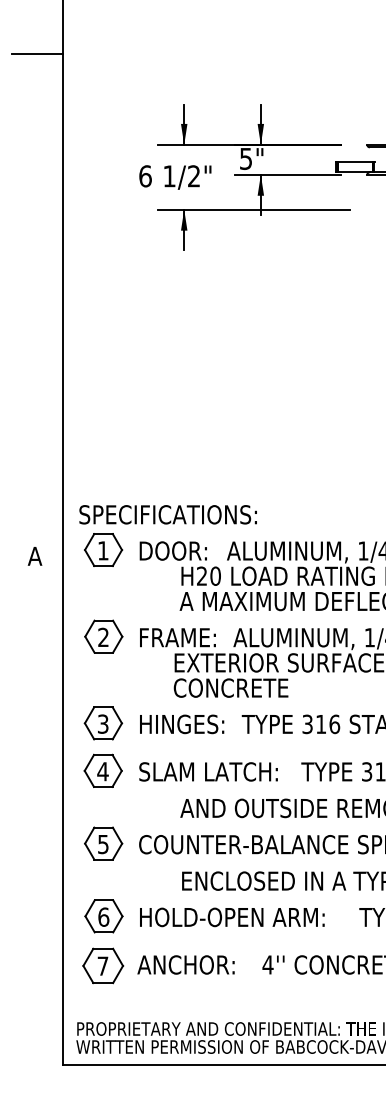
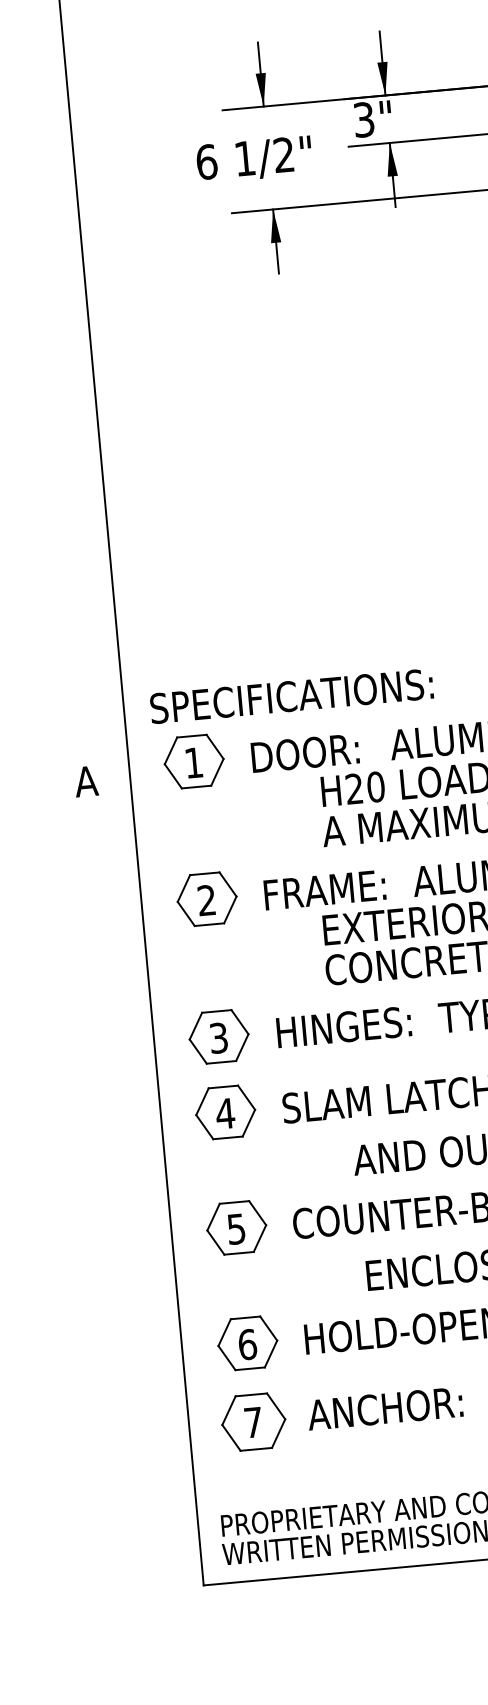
text: (246, 158) -> (364, 119), 5" -> 3"

